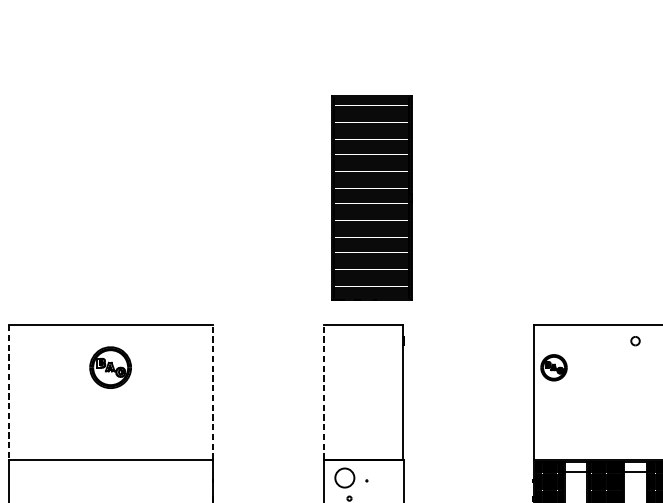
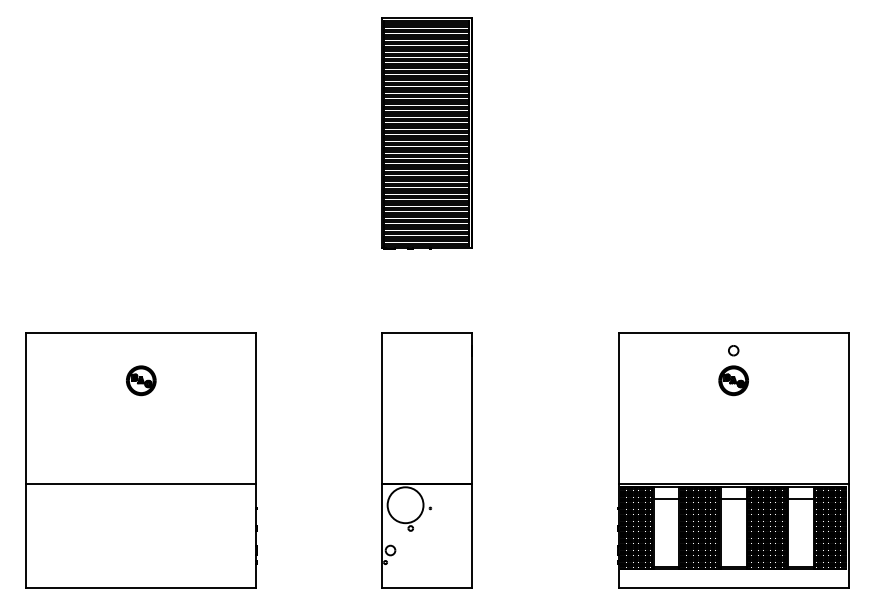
part: (371, 198) -> (426, 133), moved
part: (110, 367) -> (141, 380), size x0.62
part: (553, 367) -> (733, 380), moved
line: (9, 392) -> (26, 408), dashed -> solid
line: (212, 392) -> (256, 408), dashed -> solid
line: (323, 392) -> (381, 408), dashed -> solid
circle: (344, 478) -> (405, 505), size x1.67

